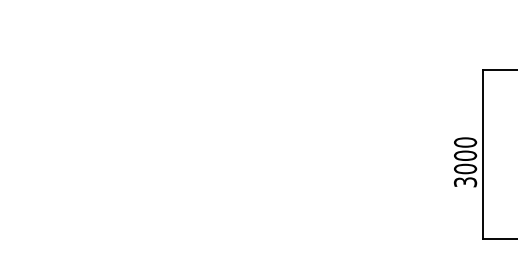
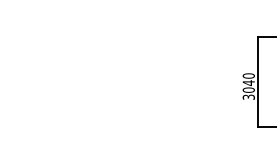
text: (464, 156) -> (248, 83), 3000 -> 3040

